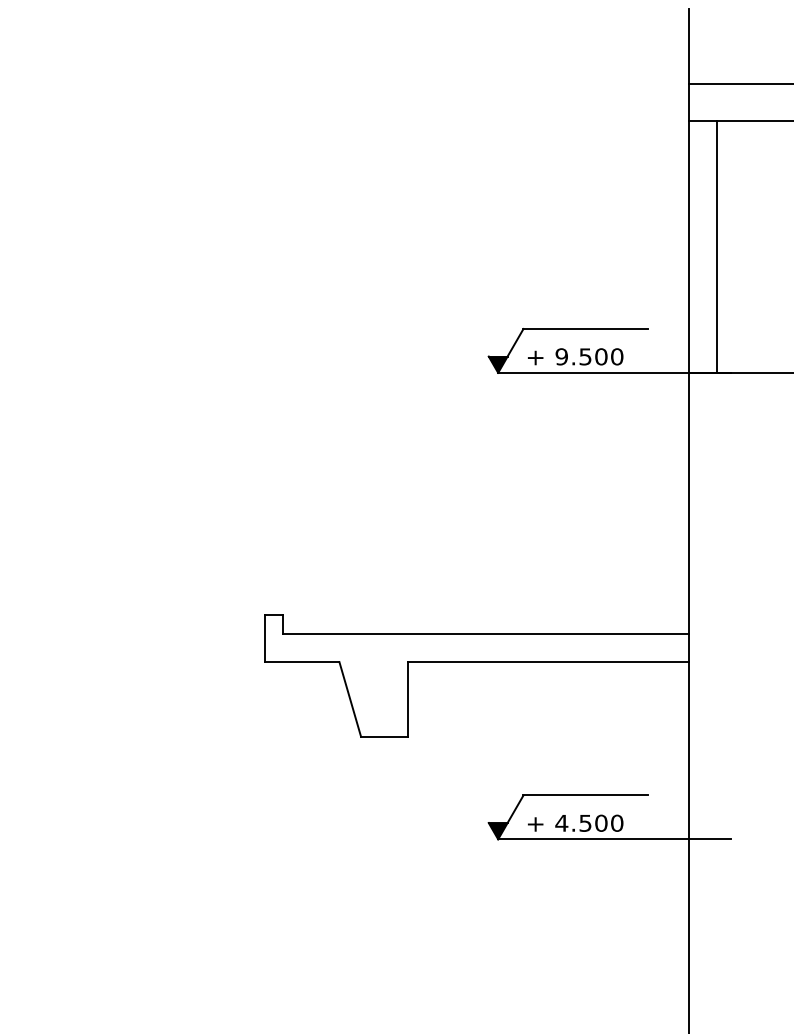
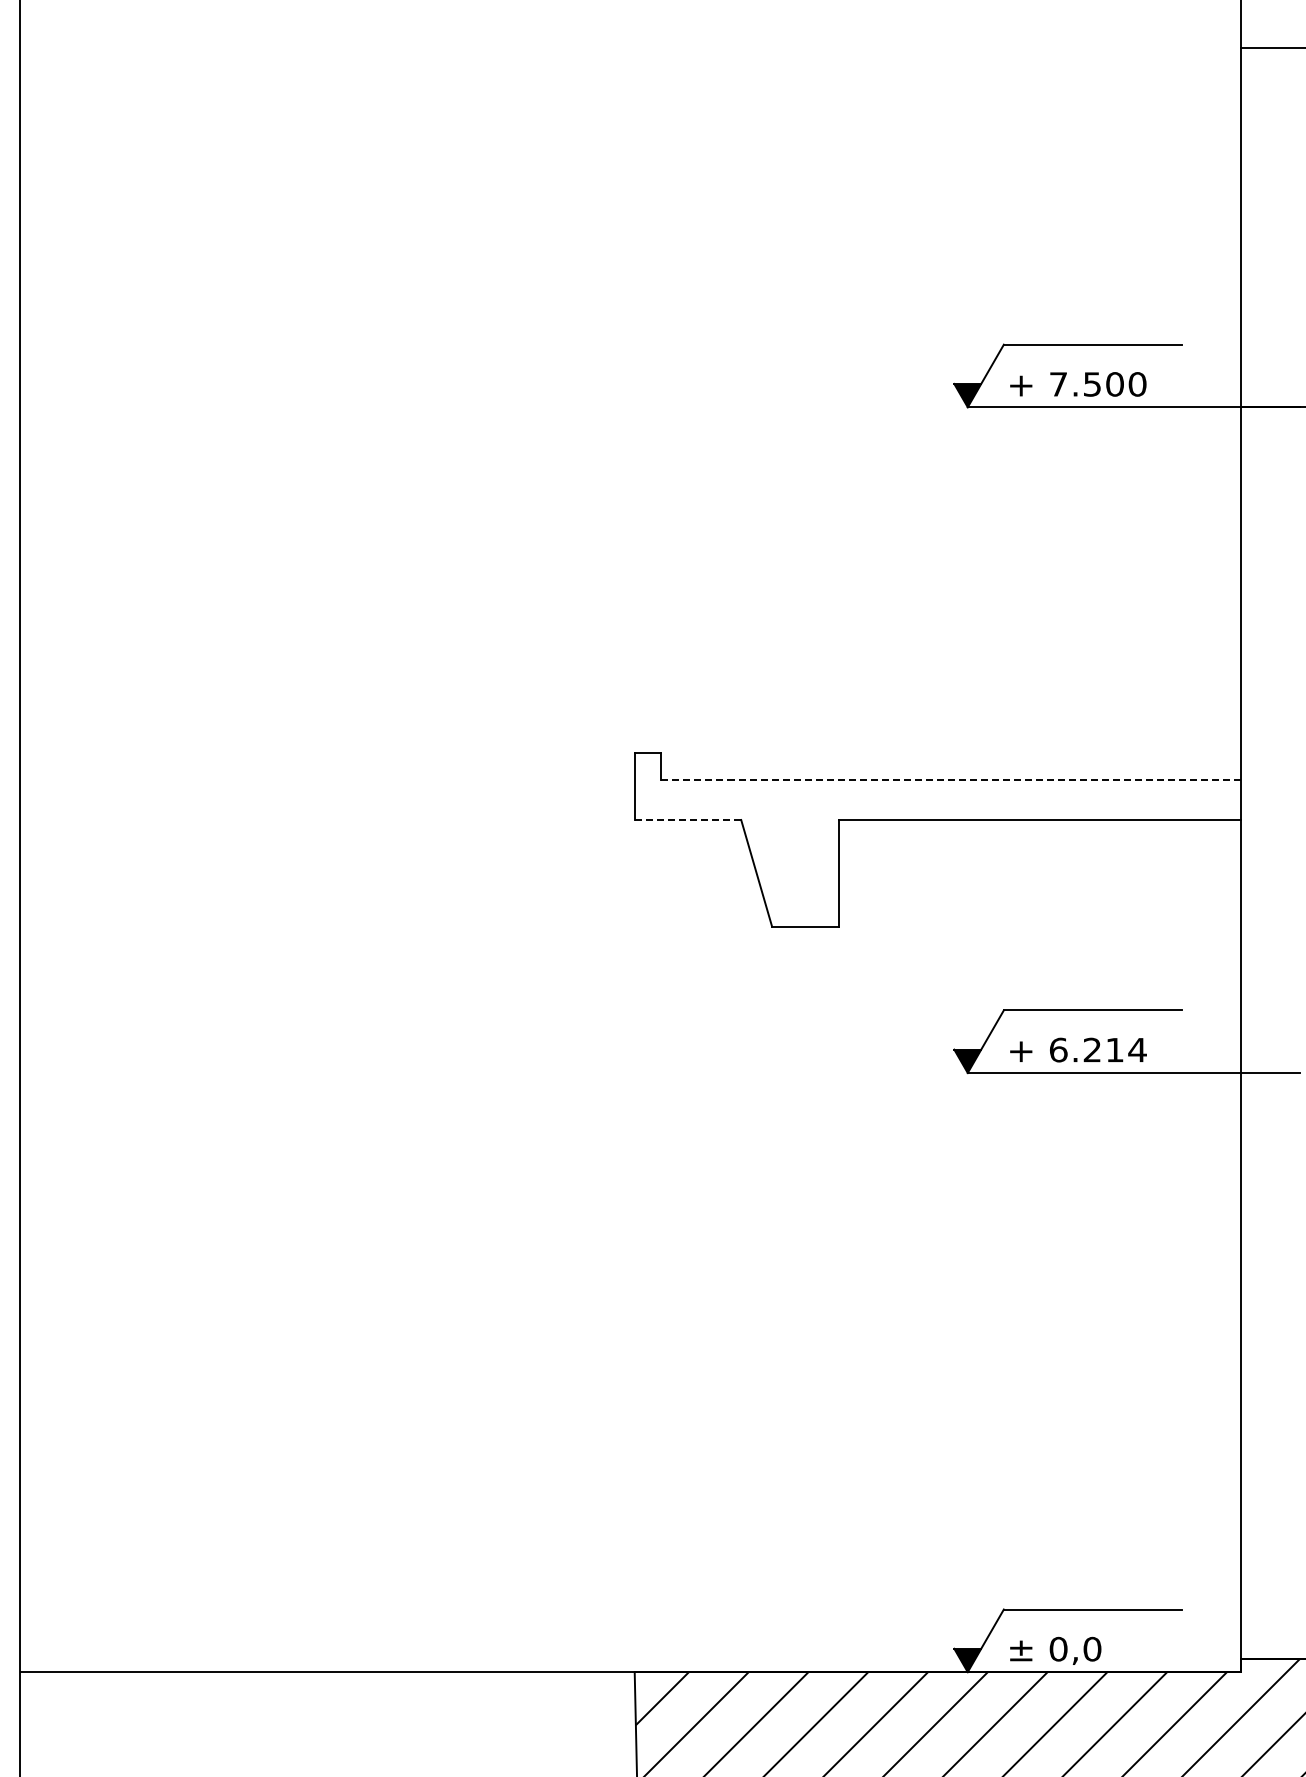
line: (717, 246) -> (1280, 227), removed
text: (561, 356) -> (1058, 384), 9.500 -> 7.500
line: (486, 634) -> (950, 780), solid -> dashed
line: (301, 662) -> (687, 820), solid -> dashed
text: (589, 822) -> (1097, 1049), 4.500 -> 6.214

